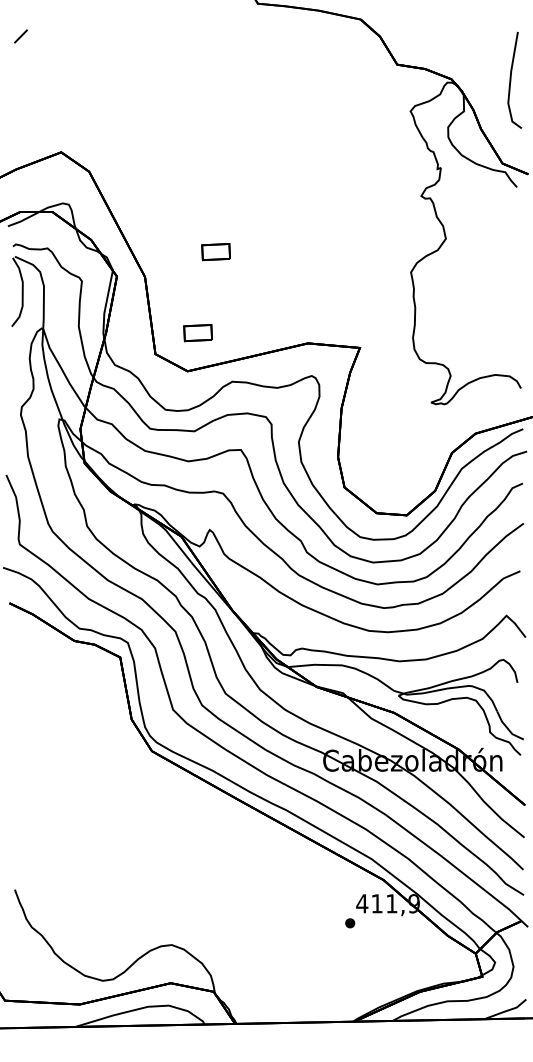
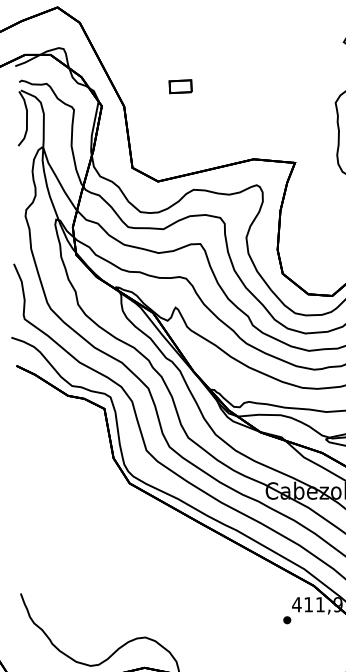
part: (197, 333) -> (165, 151), removed

